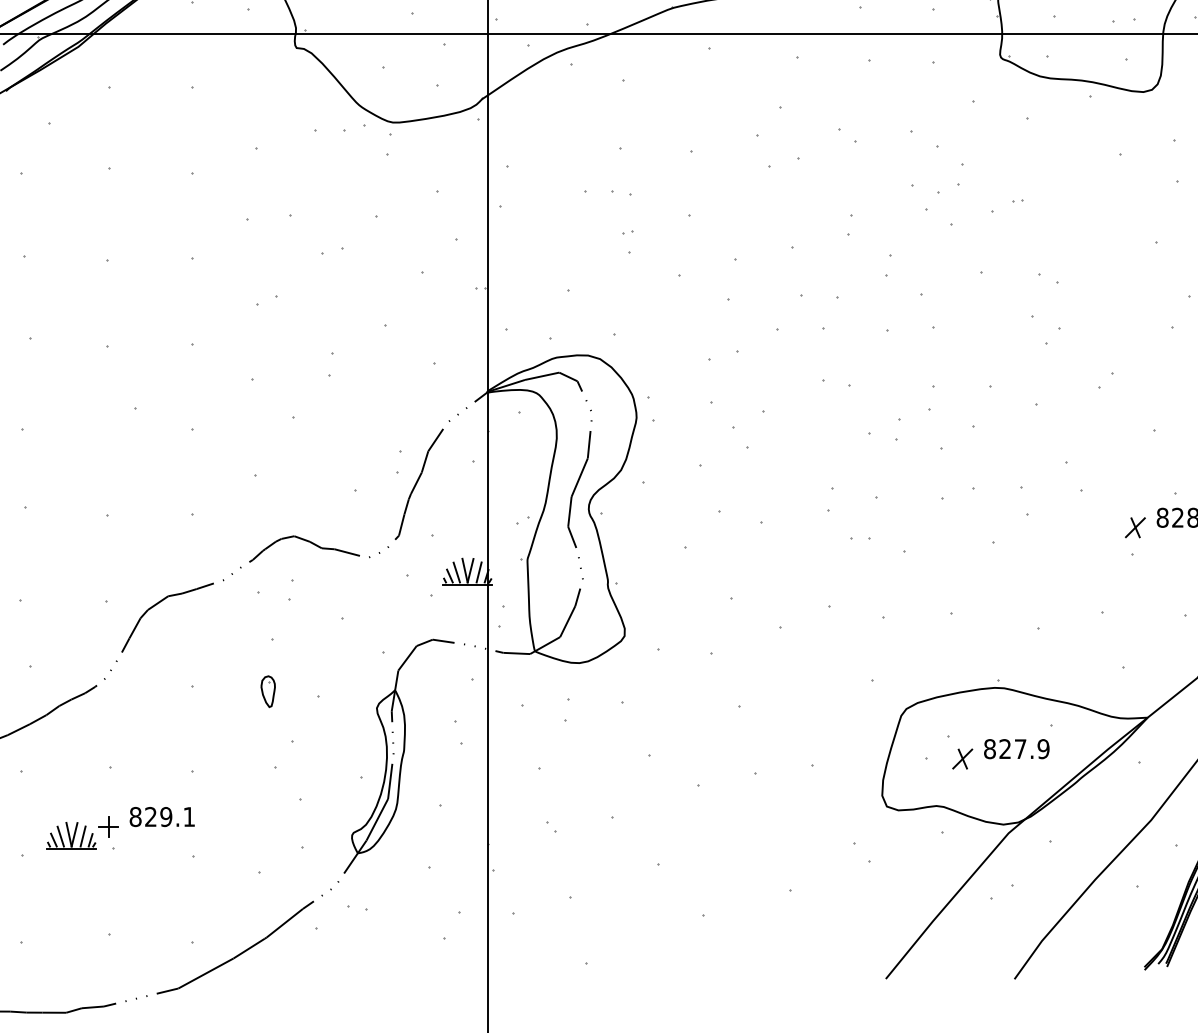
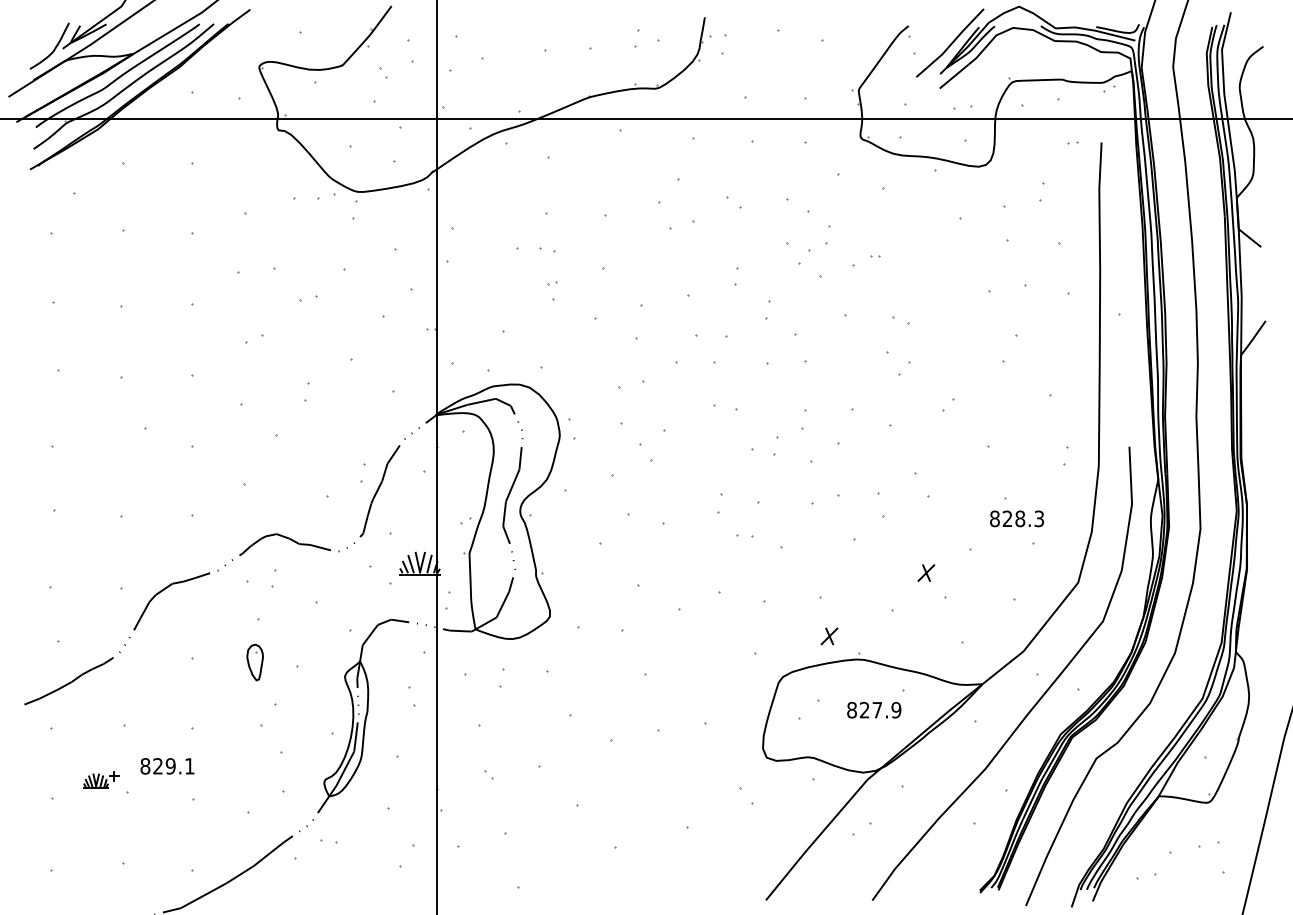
part: (1135, 527) -> (926, 572), moved
part: (267, 691) -> (254, 662), size x1.4
part: (962, 759) -> (829, 636), moved
part: (82, 832) -> (101, 779), size x0.6

